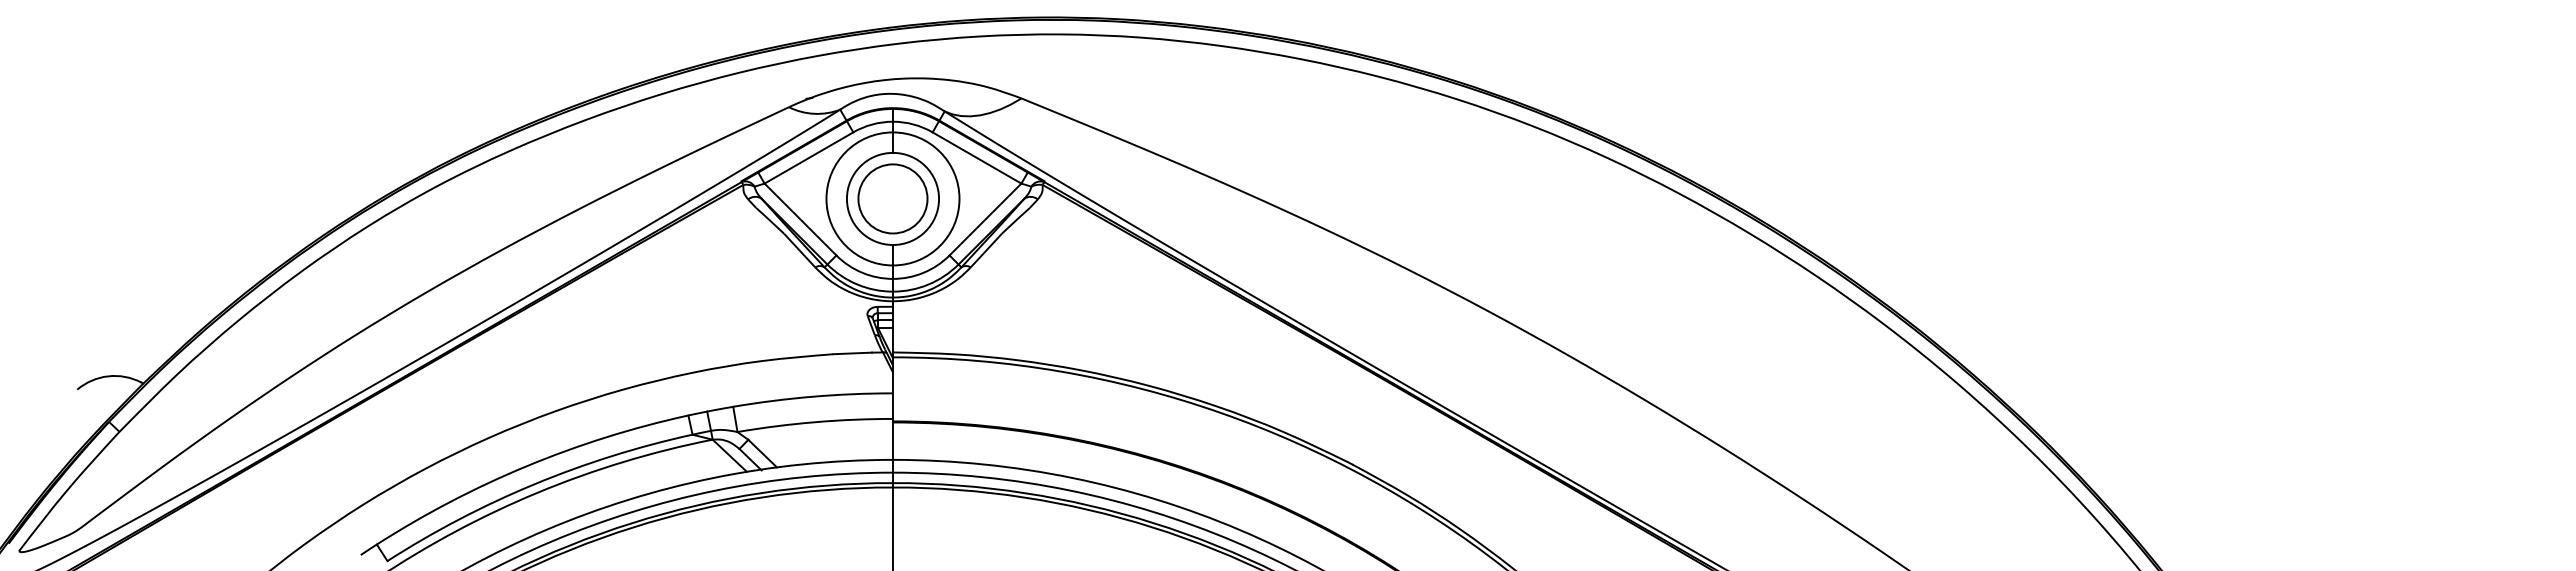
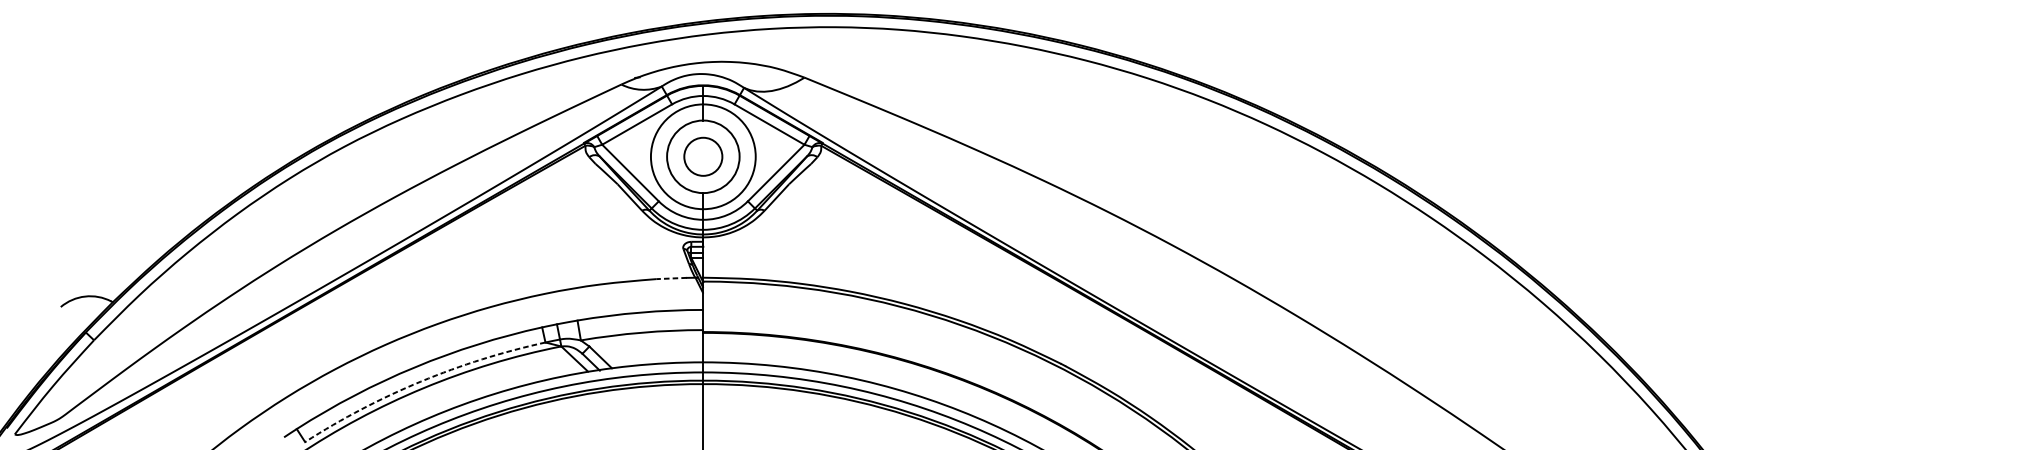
circle: (892, 198) -> (702, 156), size x0.7
line: (852, 353) -> (671, 278), solid -> dashed
arc: (534, 484) -> (420, 381), solid -> dashed

